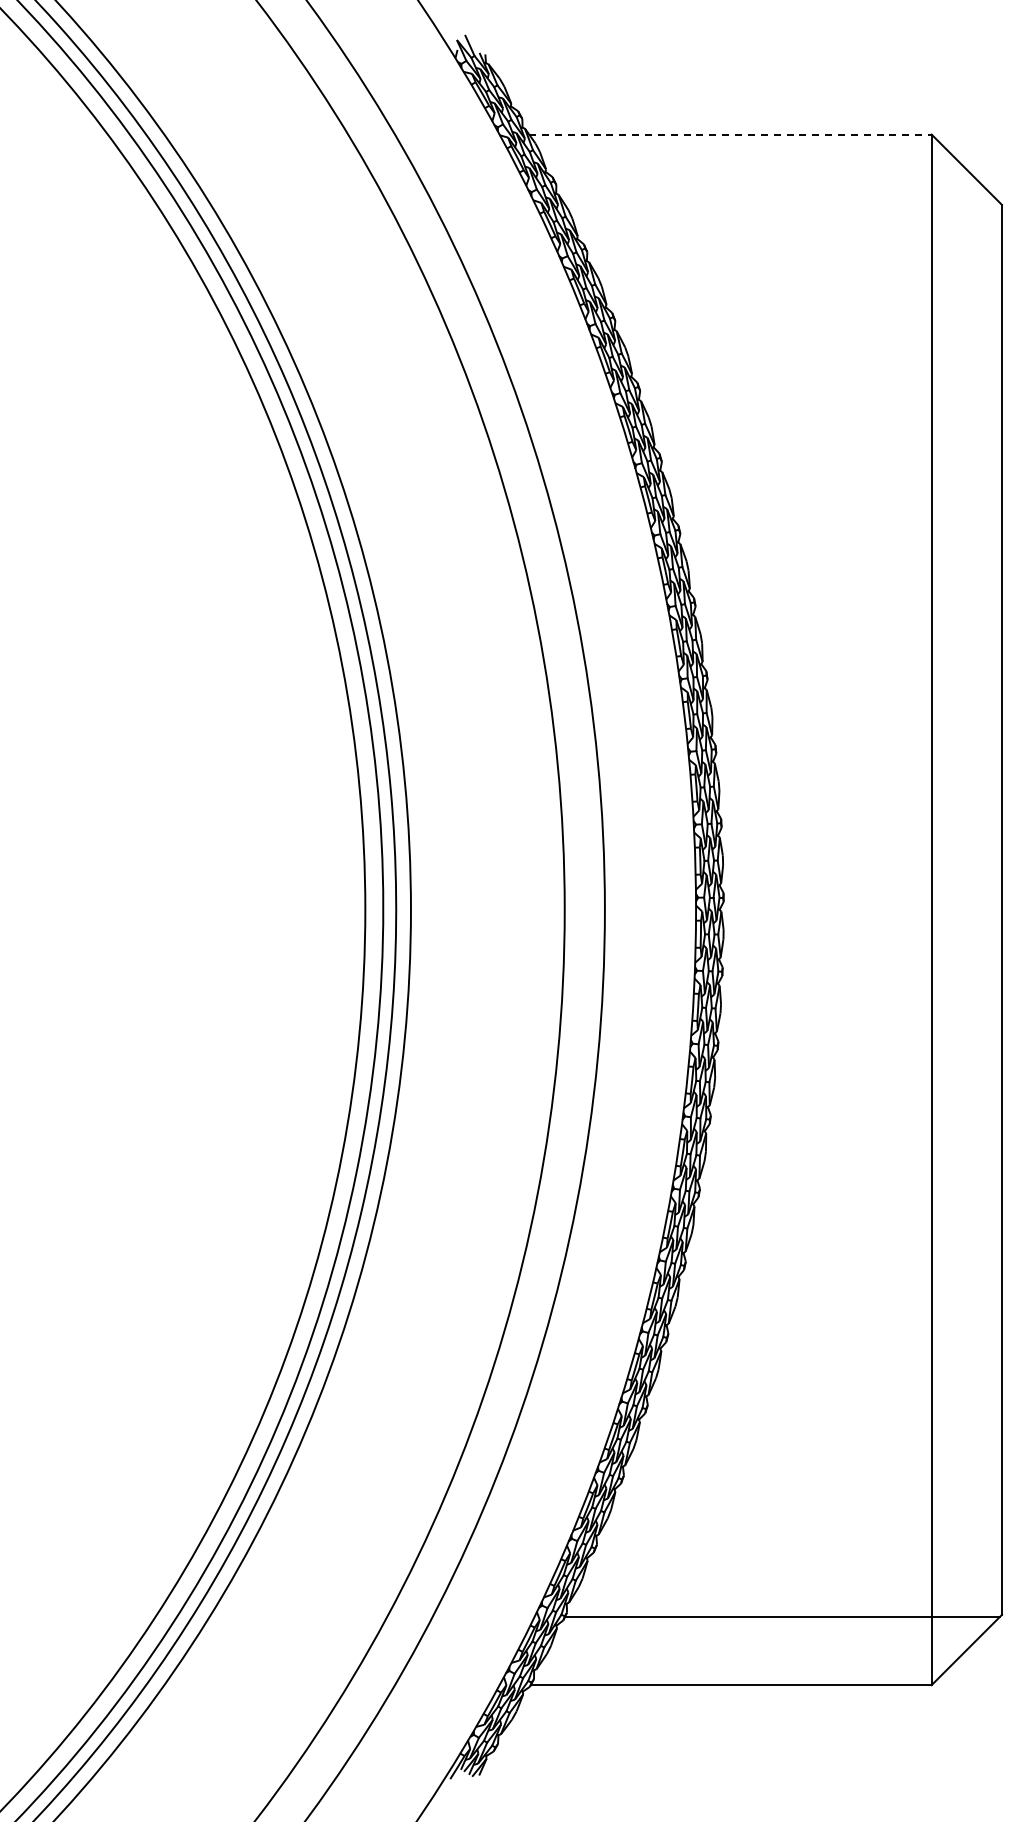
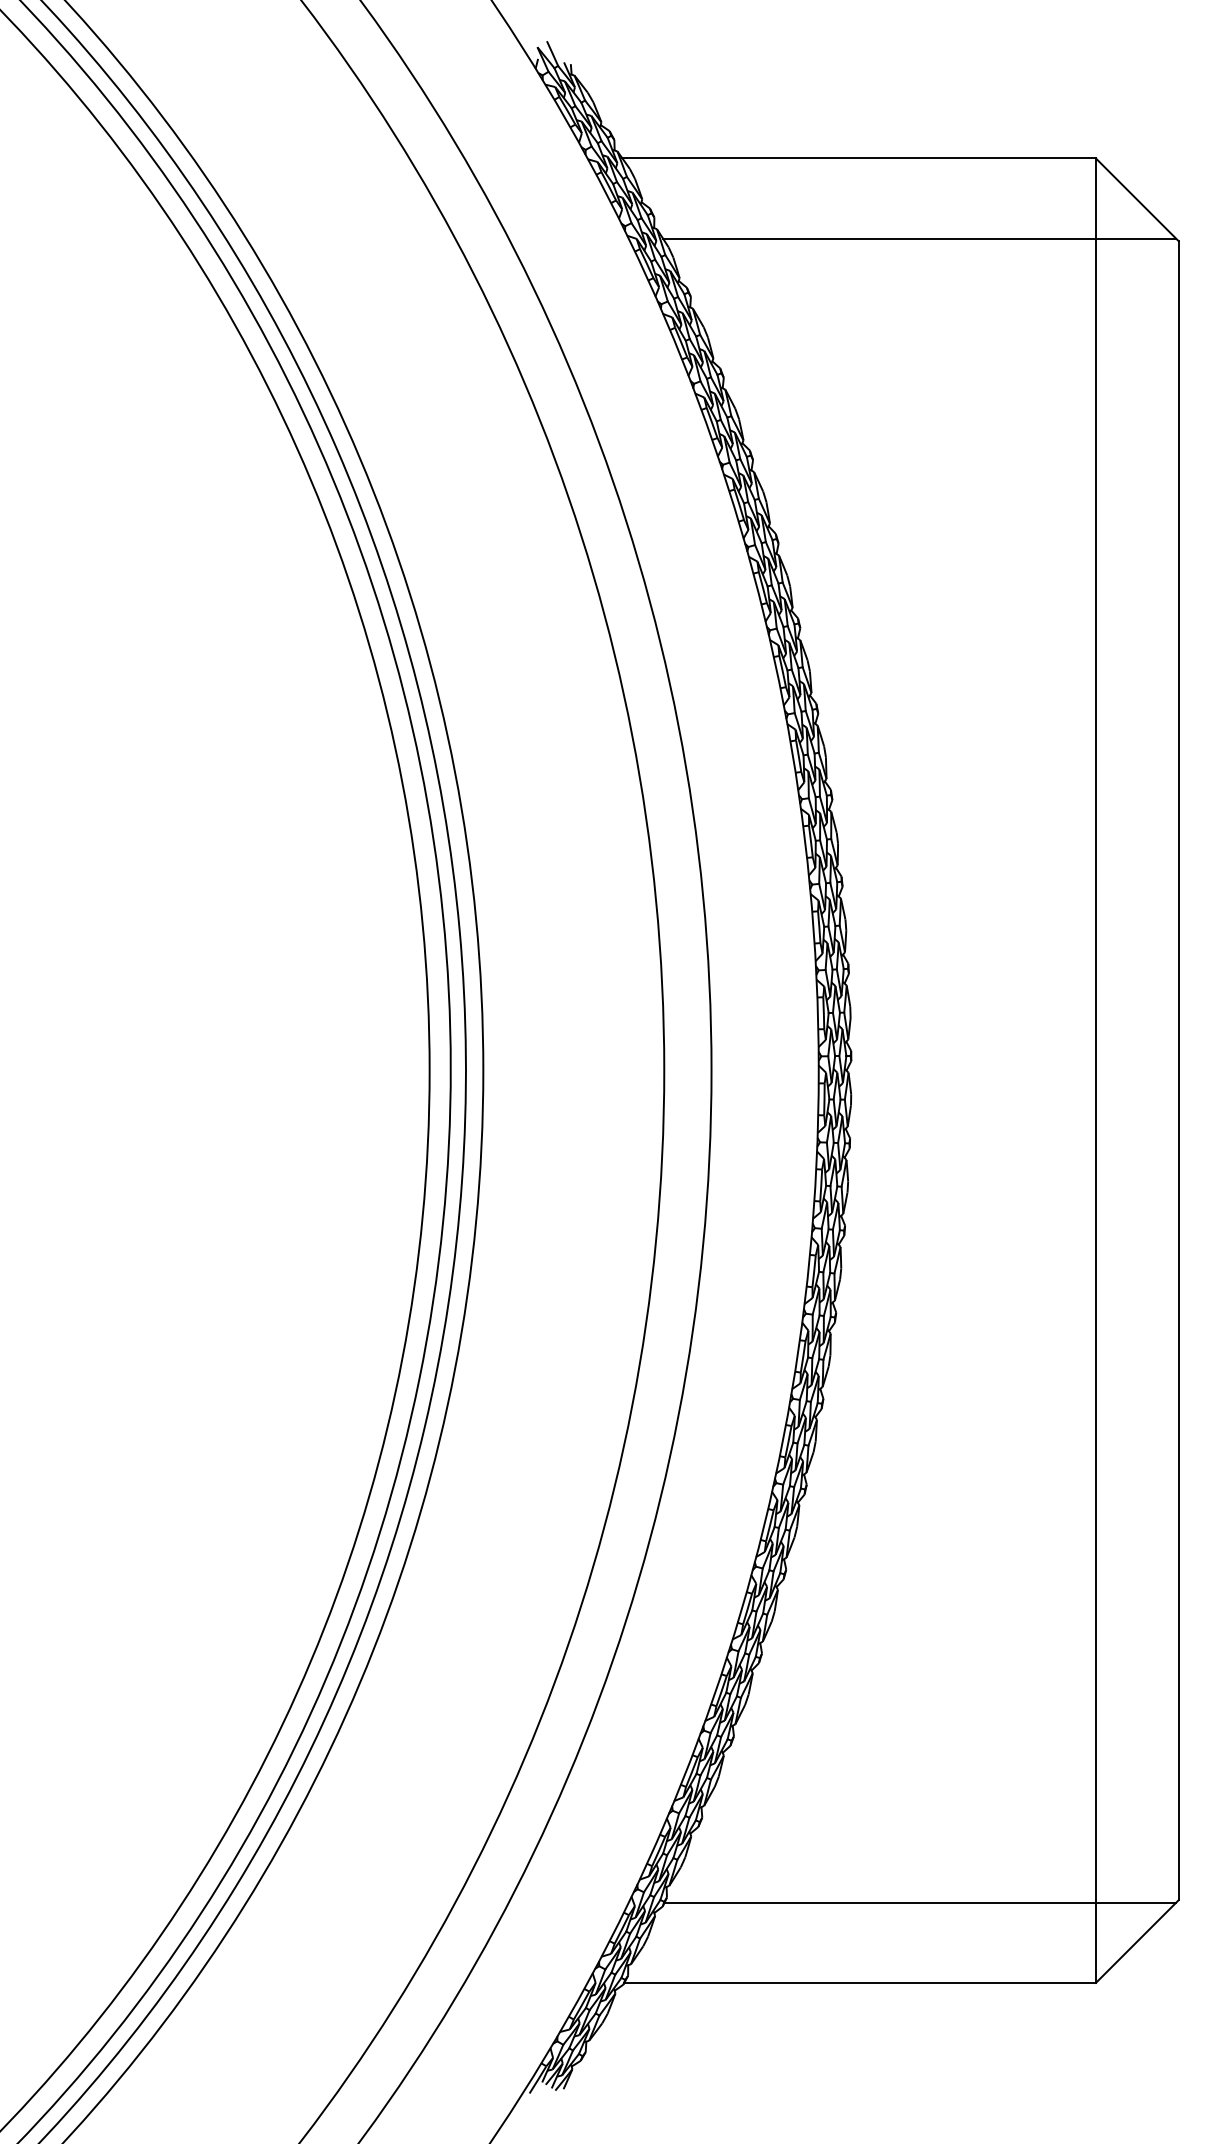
line: (730, 134) -> (859, 158), dashed -> solid
line: (781, 202) -> (919, 238), added

